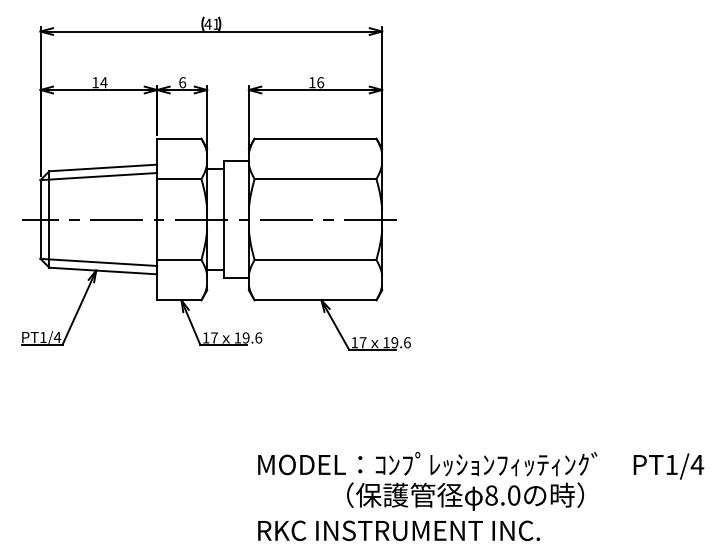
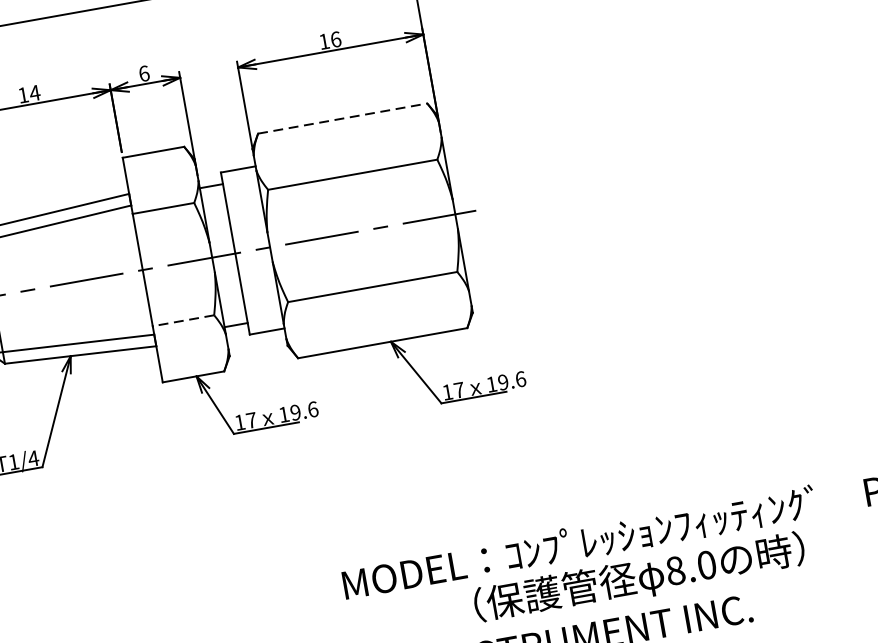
line: (315, 138) -> (342, 118), solid -> dashed
line: (178, 259) -> (182, 320), solid -> dashed

